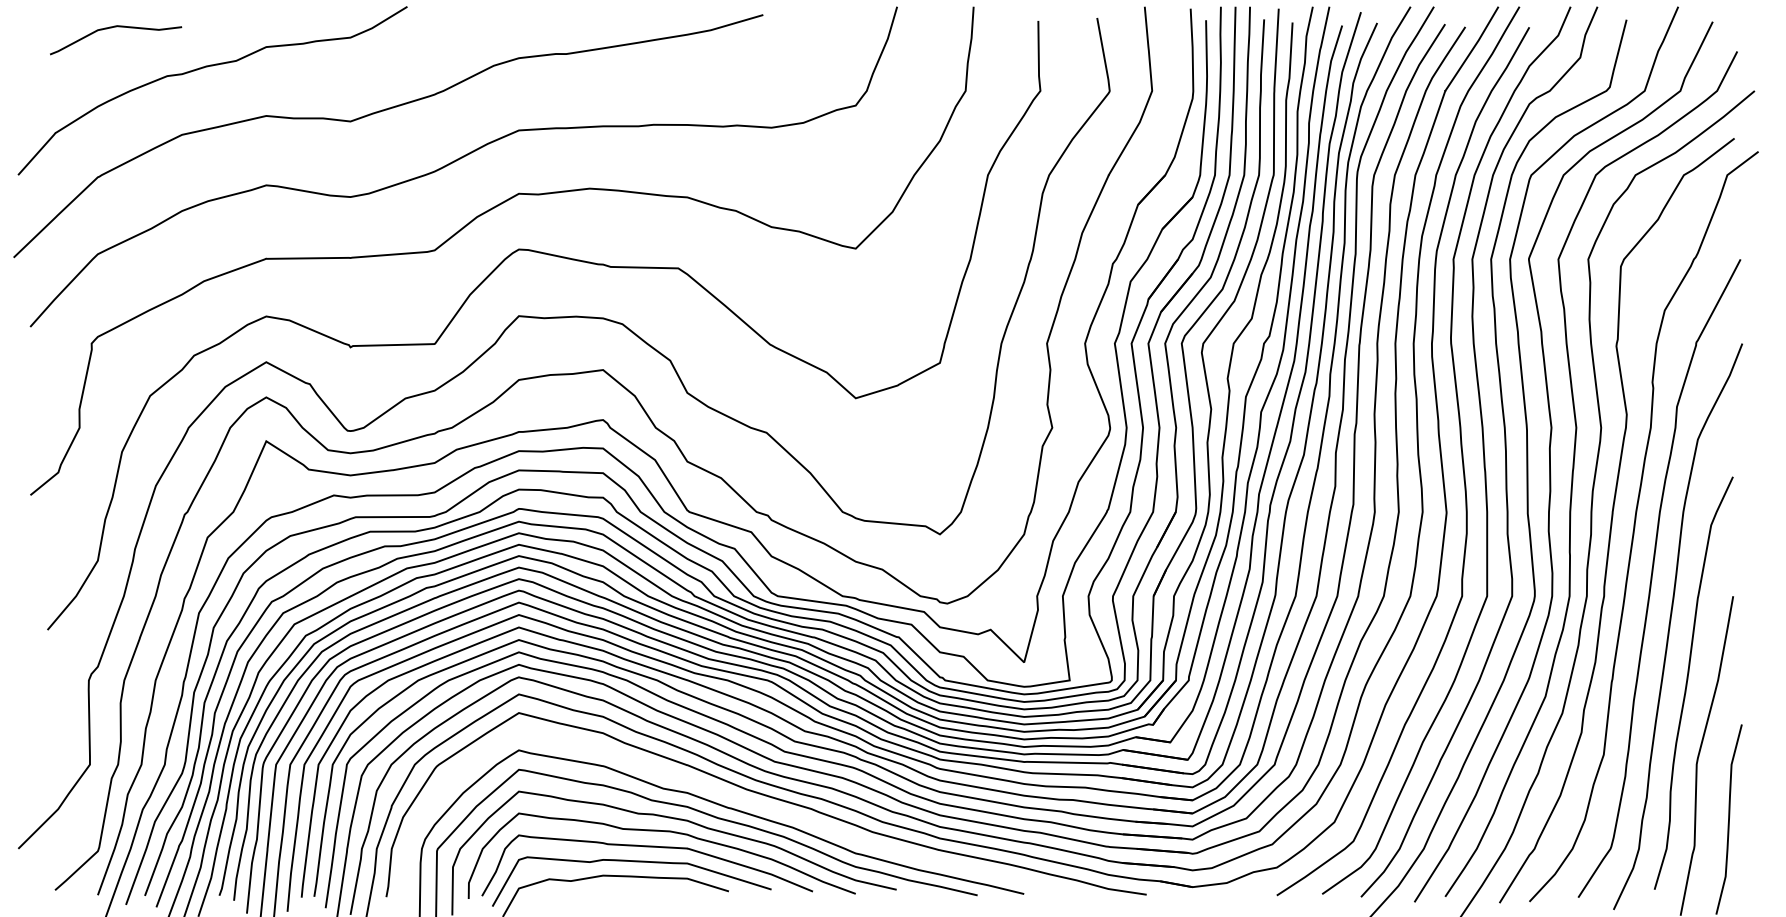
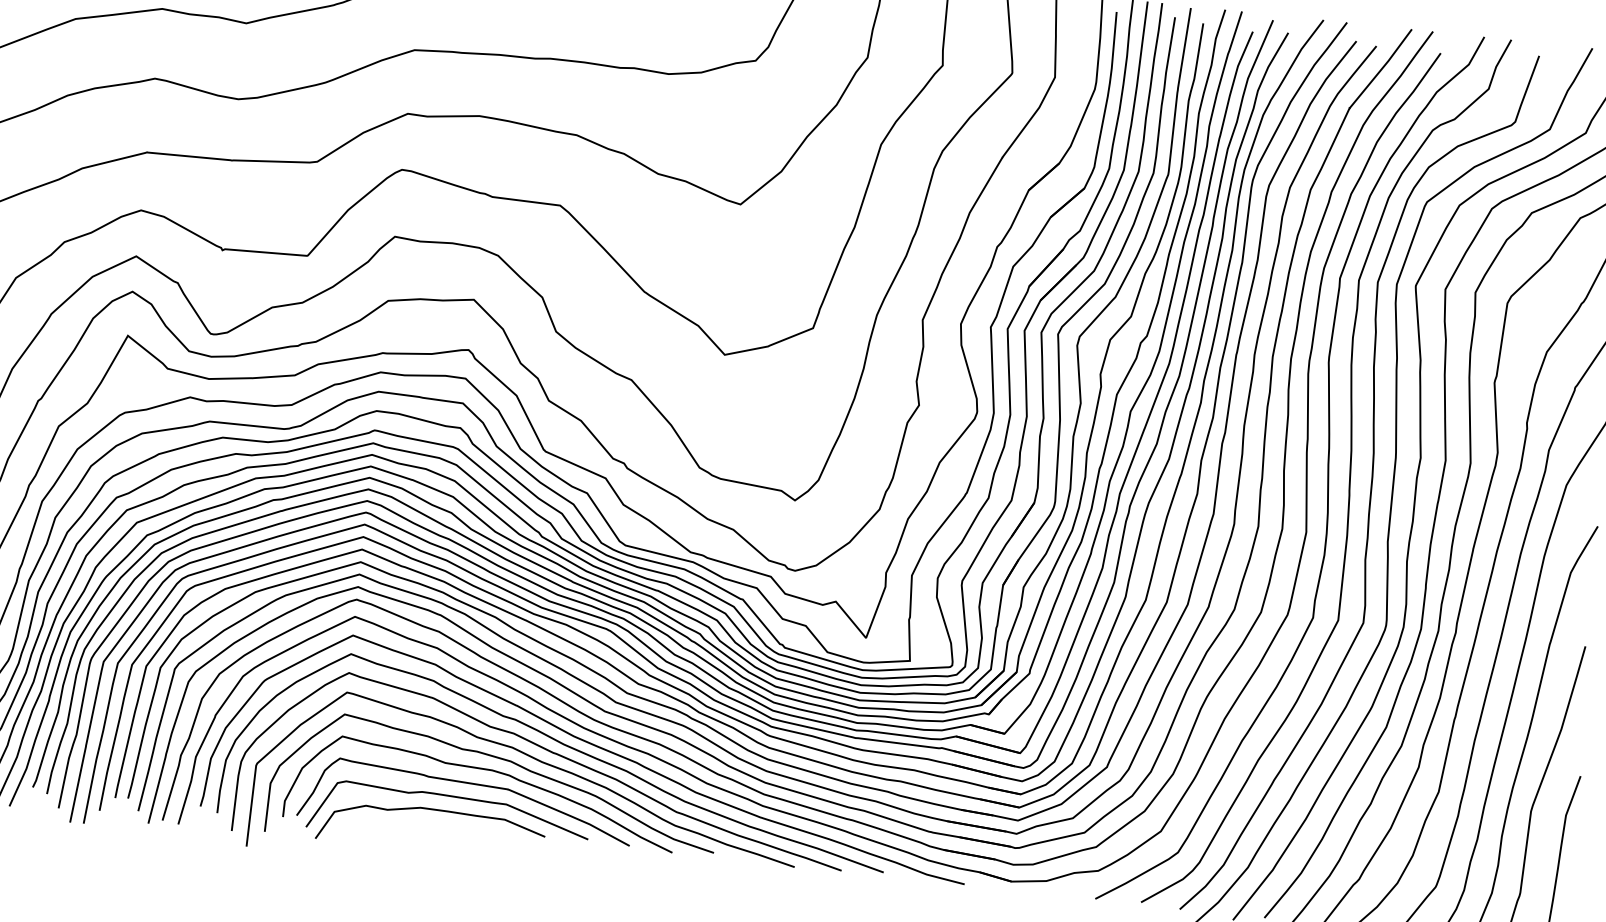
curve: (737, 799) -> (563, 745), added

